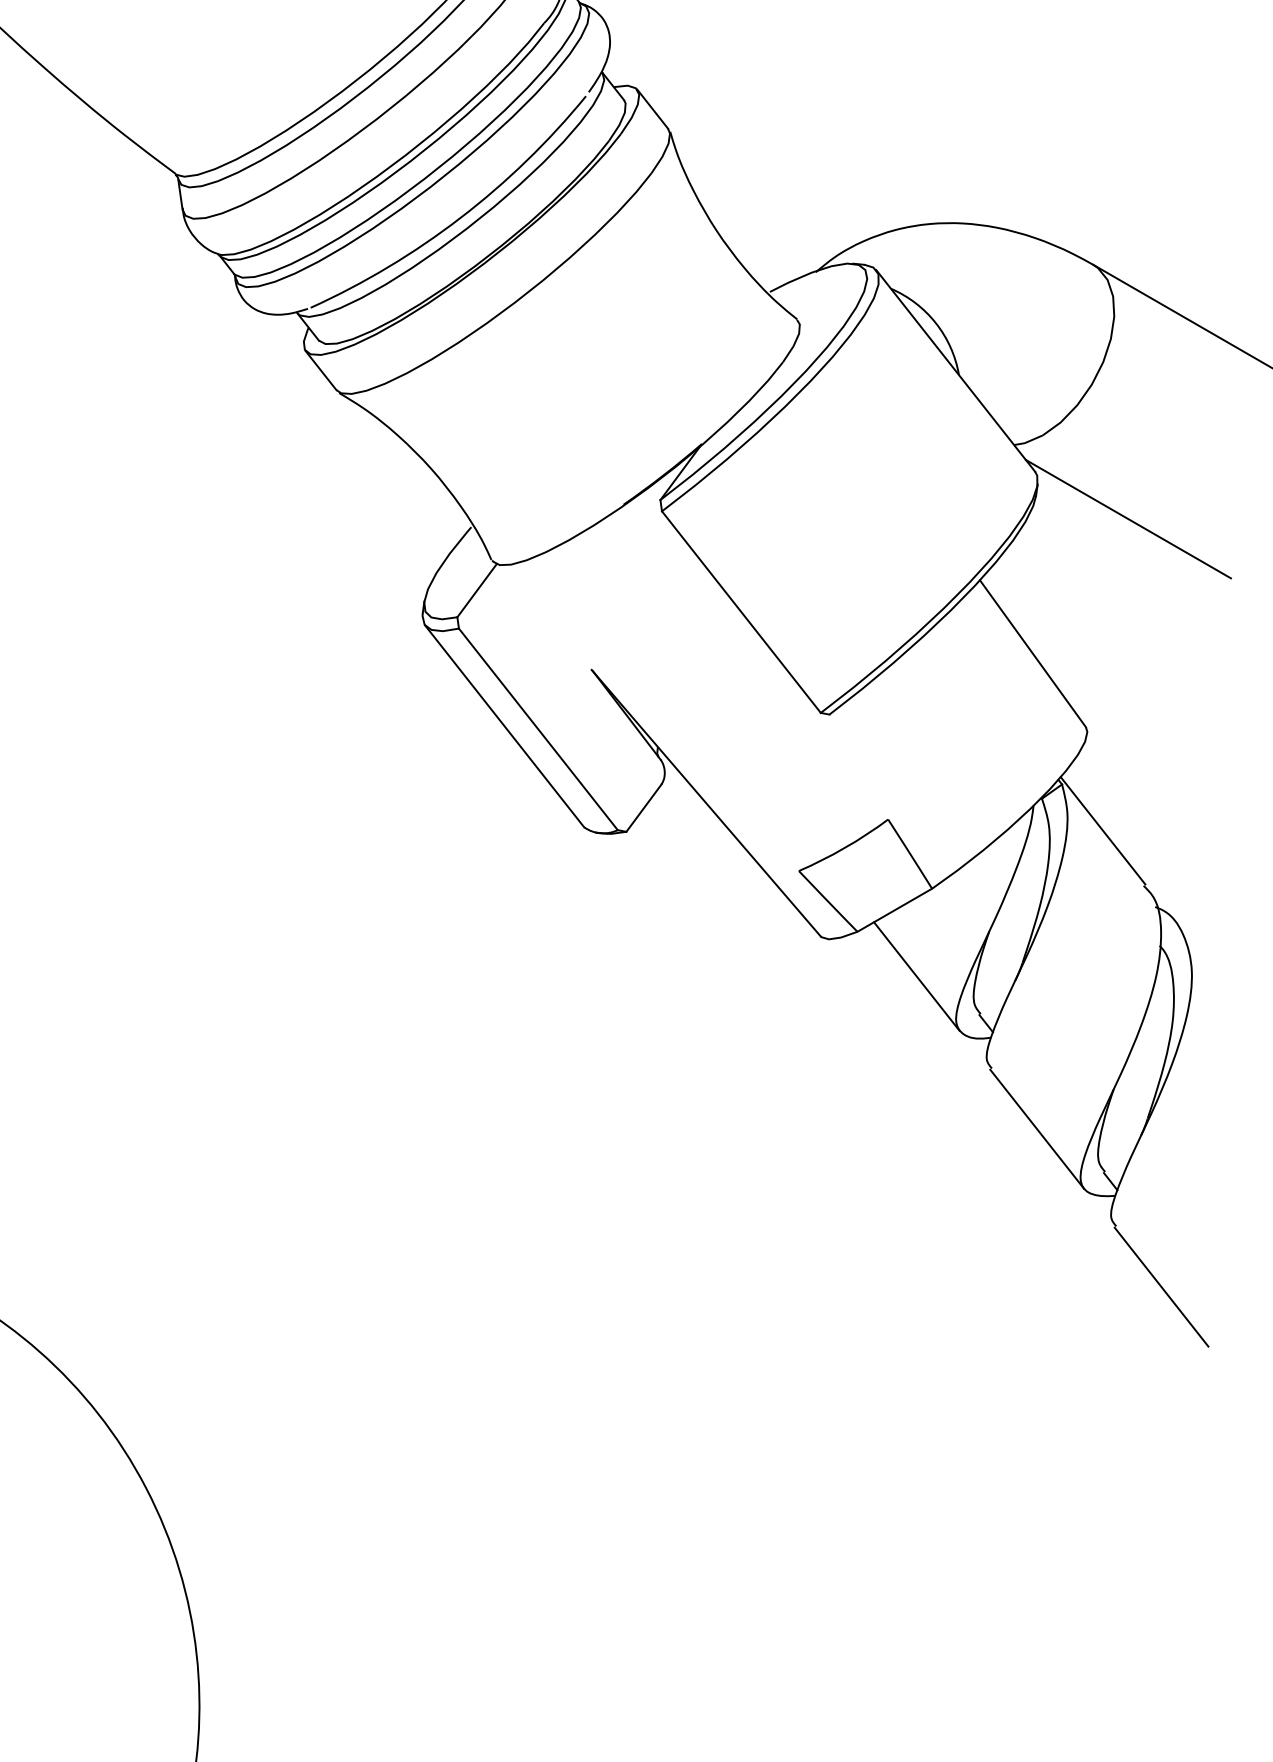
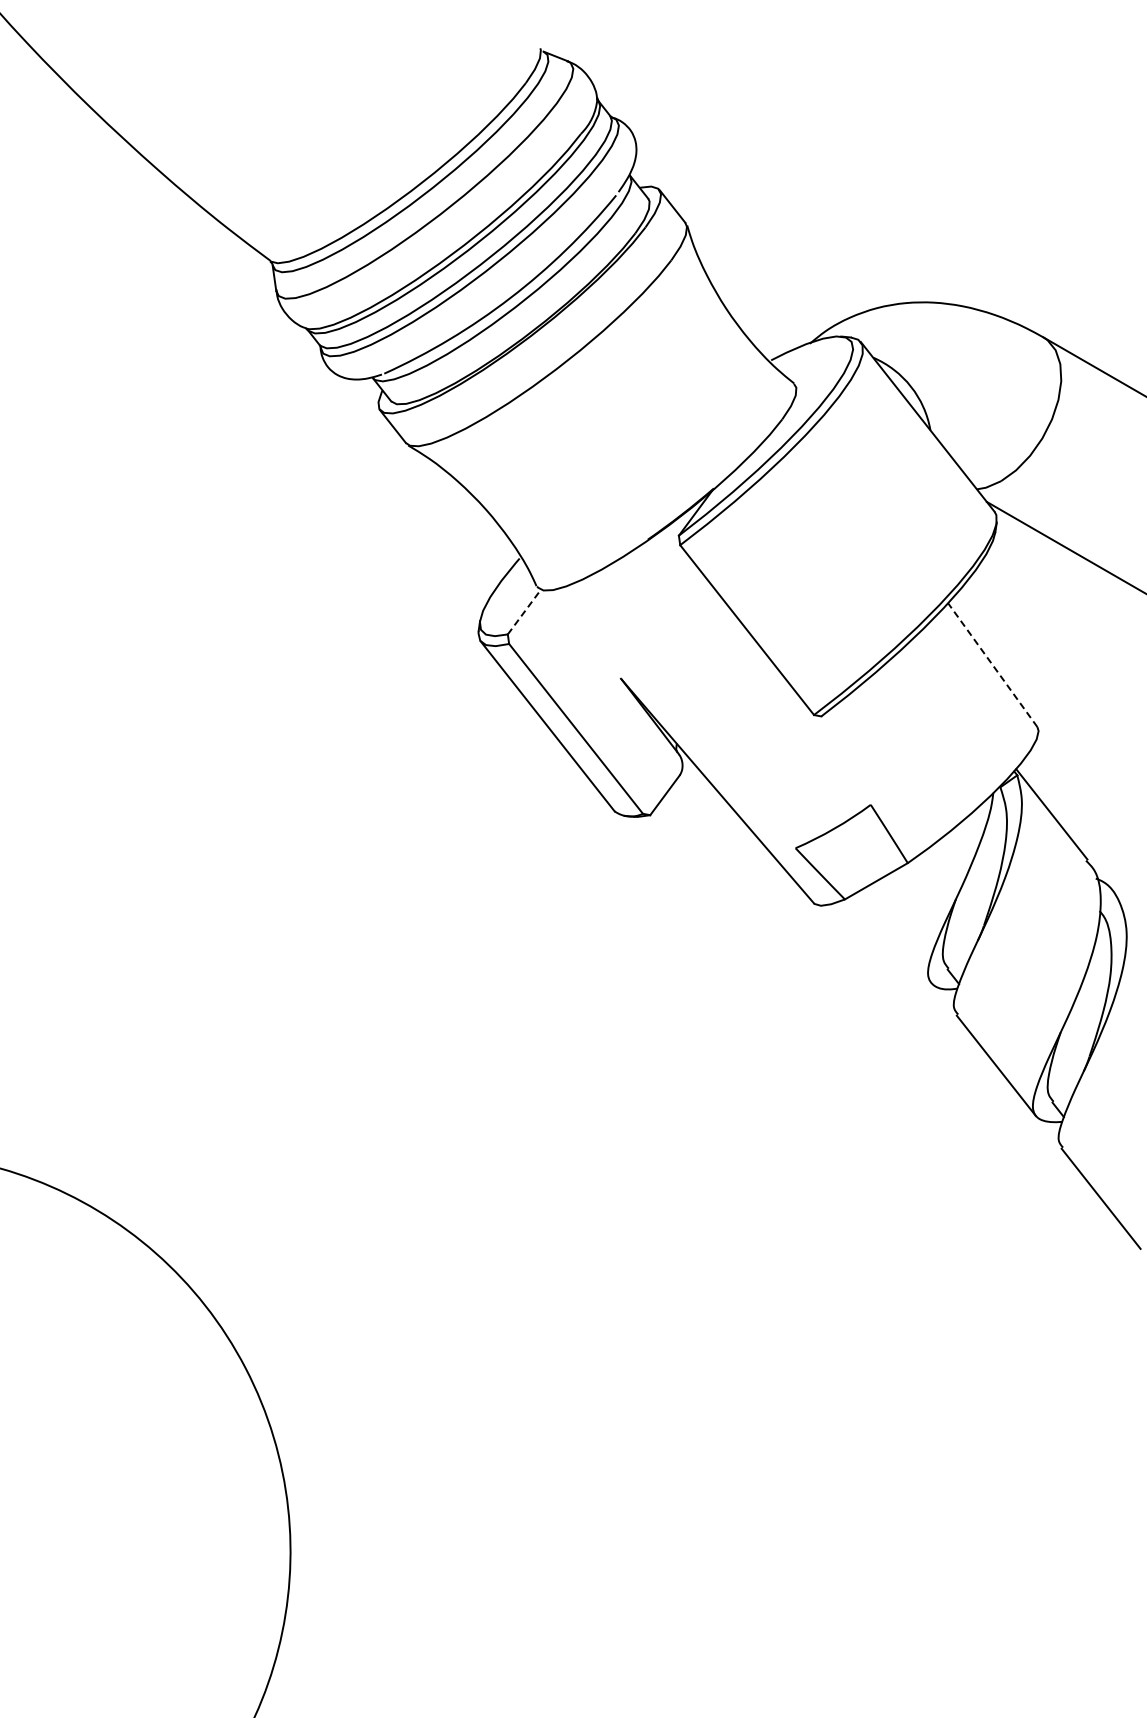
line: (477, 591) -> (524, 612), solid -> dashed
line: (1032, 652) -> (992, 664), solid -> dashed
line: (916, 975) -> (894, 936), removed

